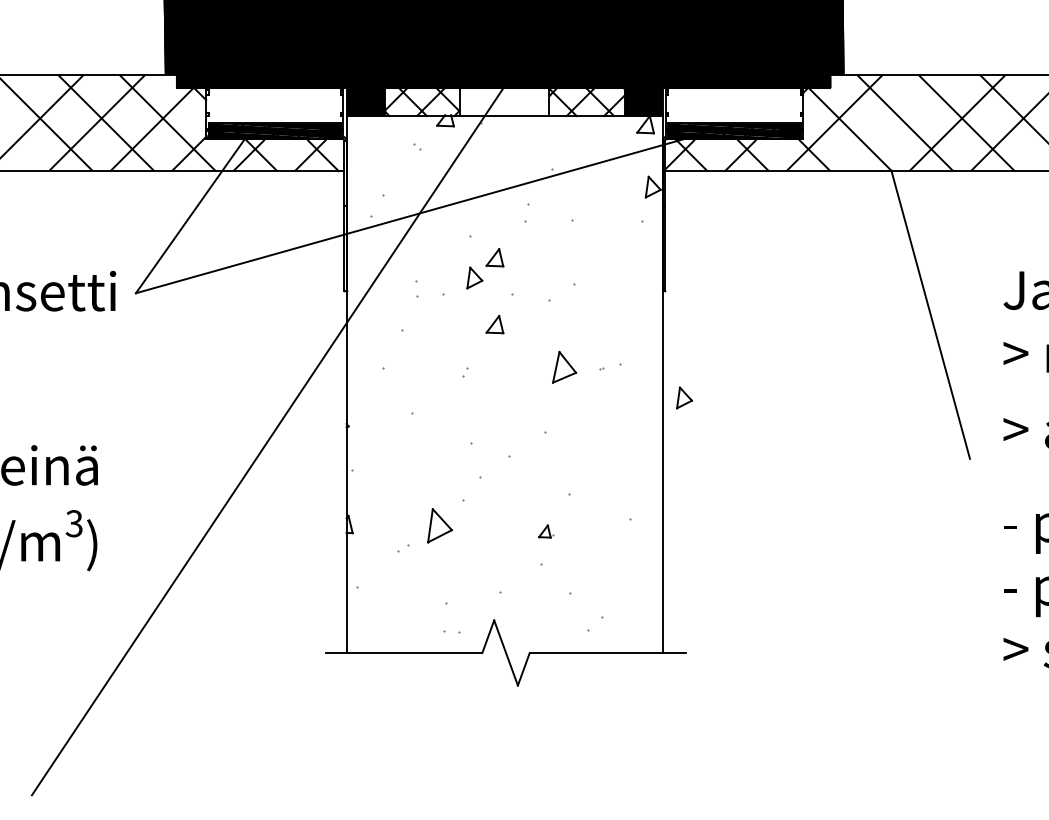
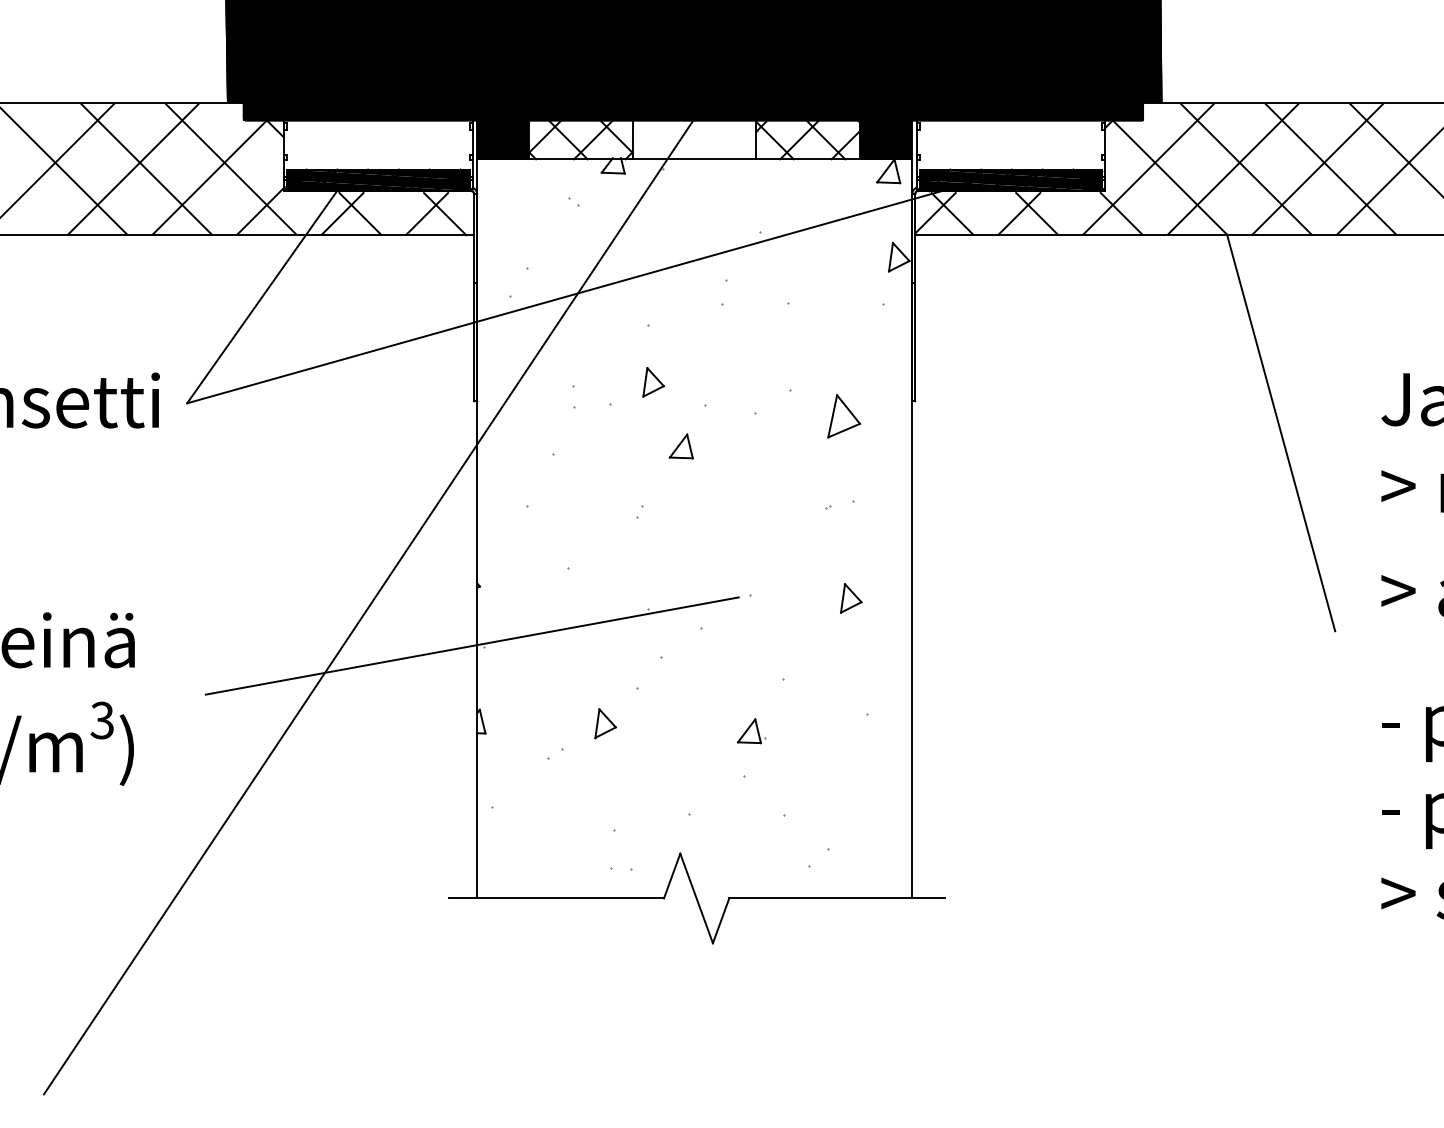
line: (895, 123) -> (1232, 169), added
part: (494, 257) -> (680, 354), removed
part: (564, 367) -> (844, 416), moved
part: (684, 398) -> (851, 598), moved
line: (342, 469) -> (471, 645), added
part: (439, 525) -> (605, 723), size x0.62
part: (545, 531) -> (751, 731), size x1.43

